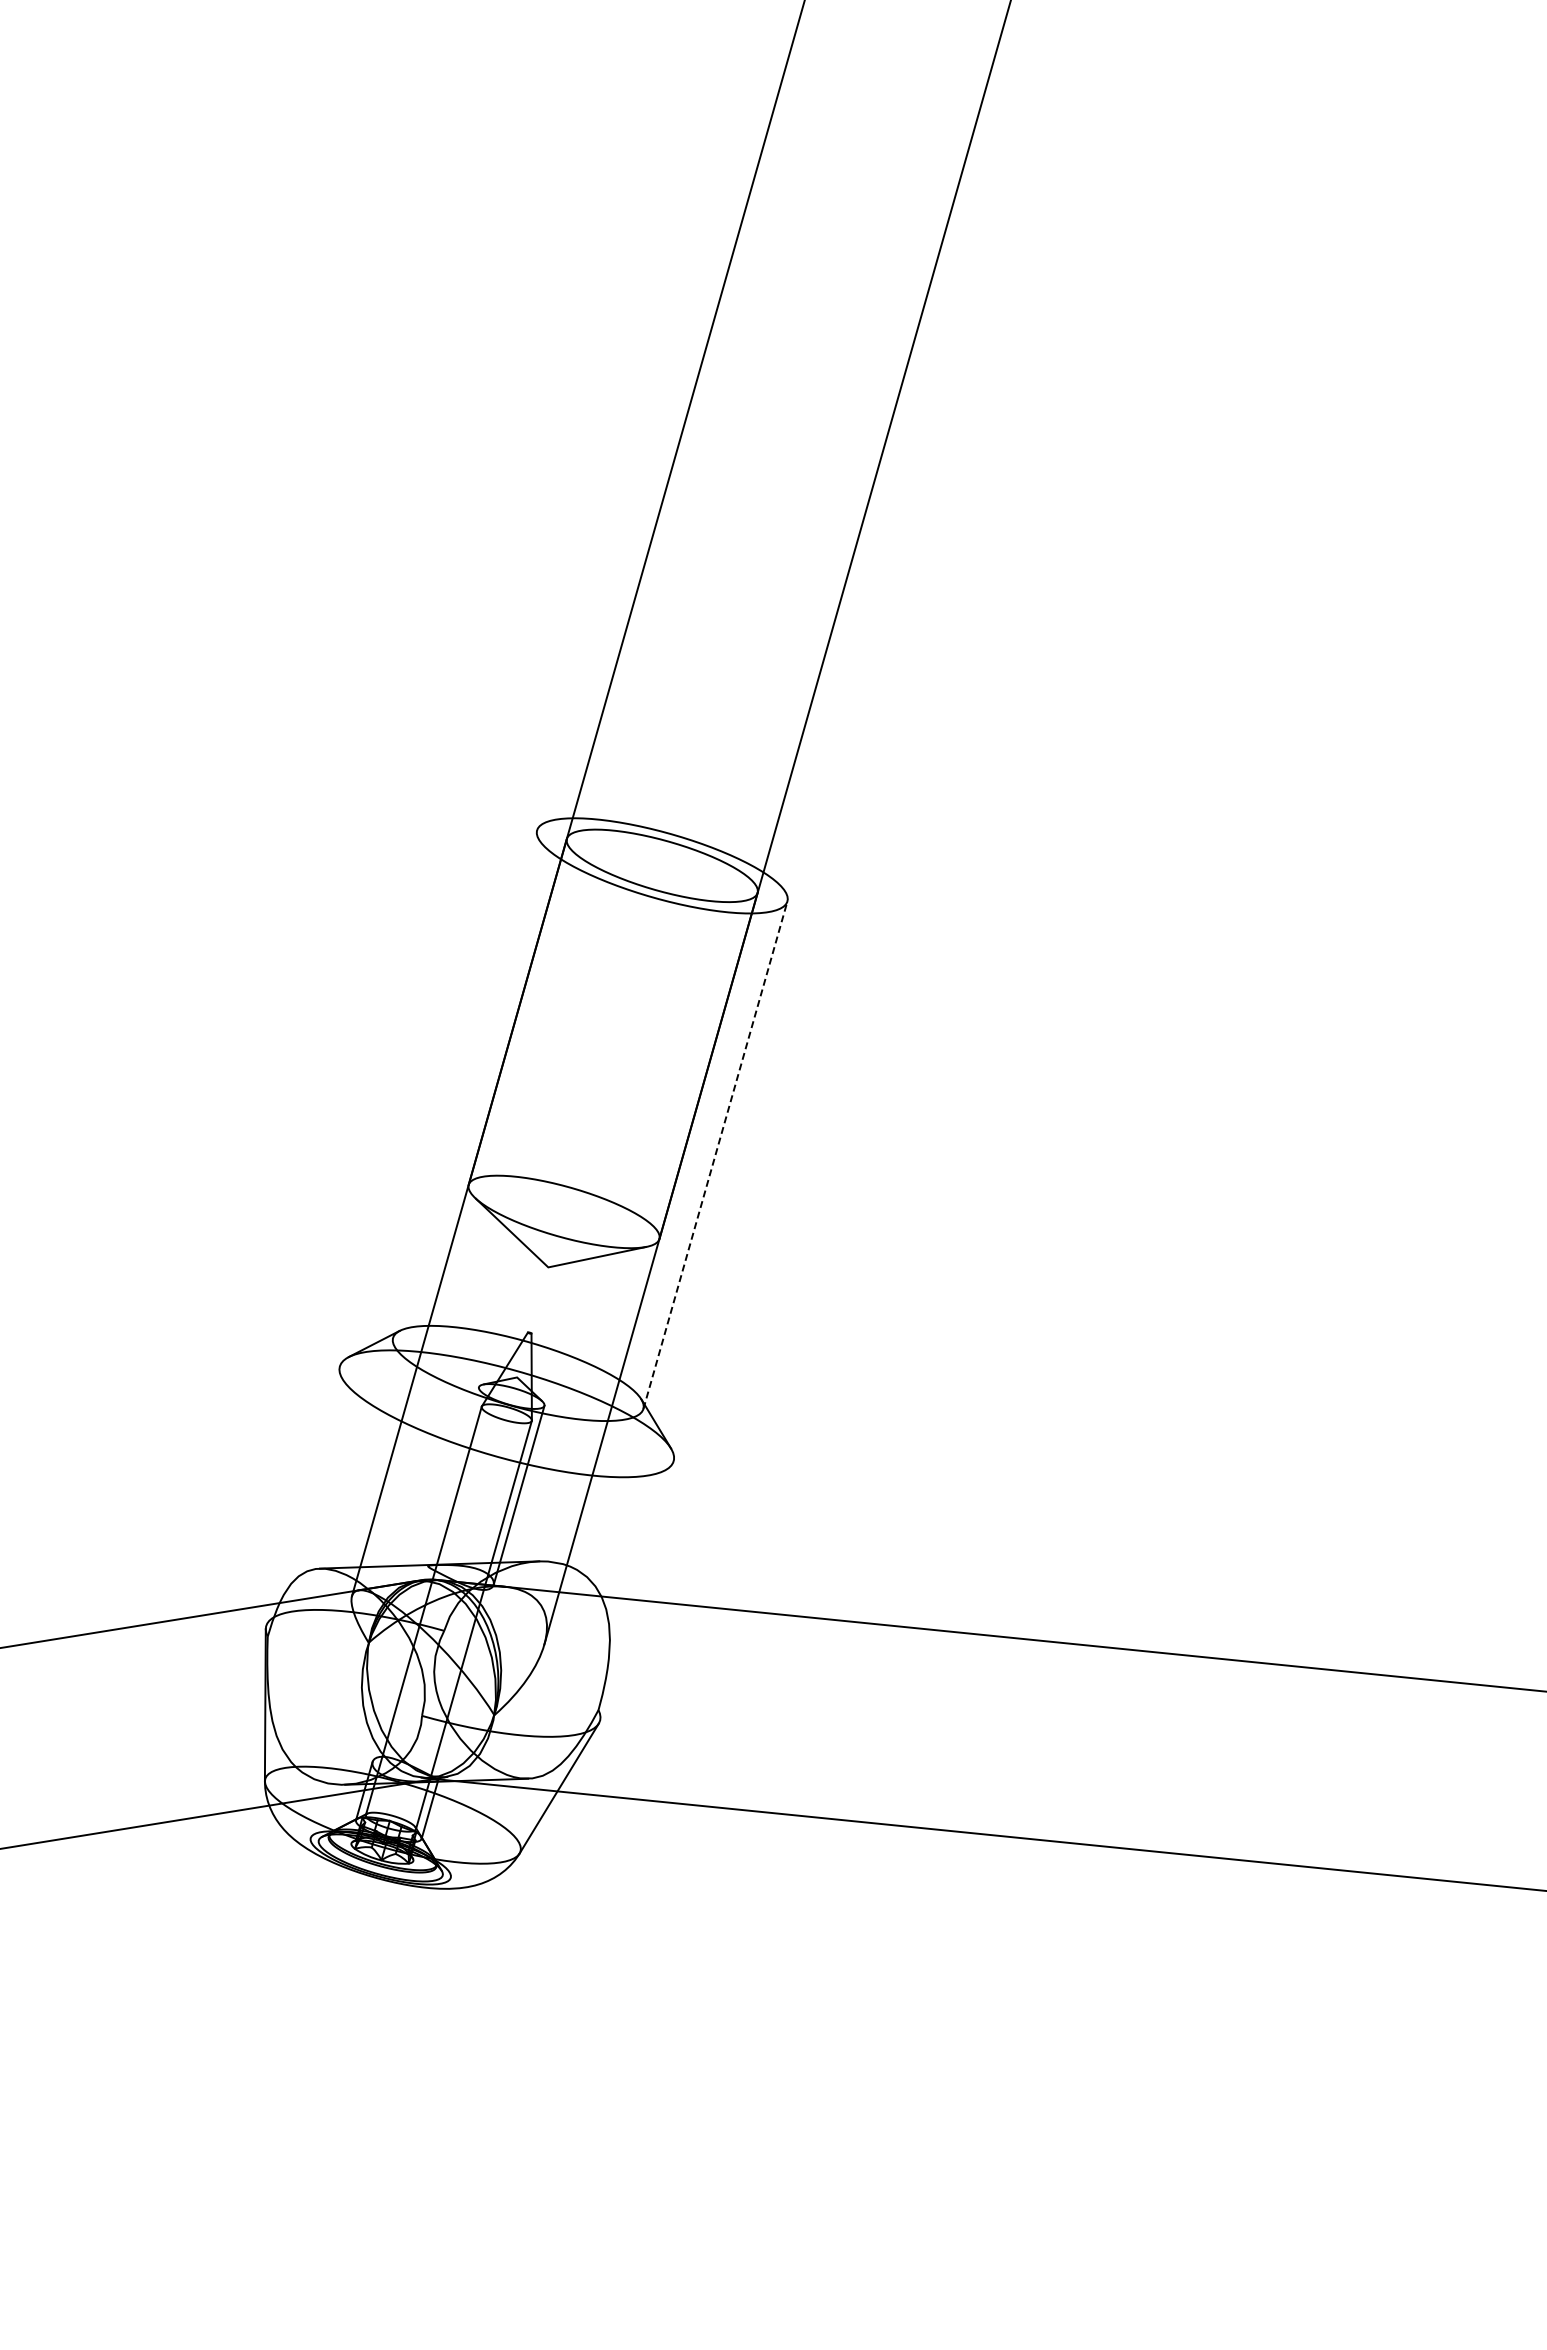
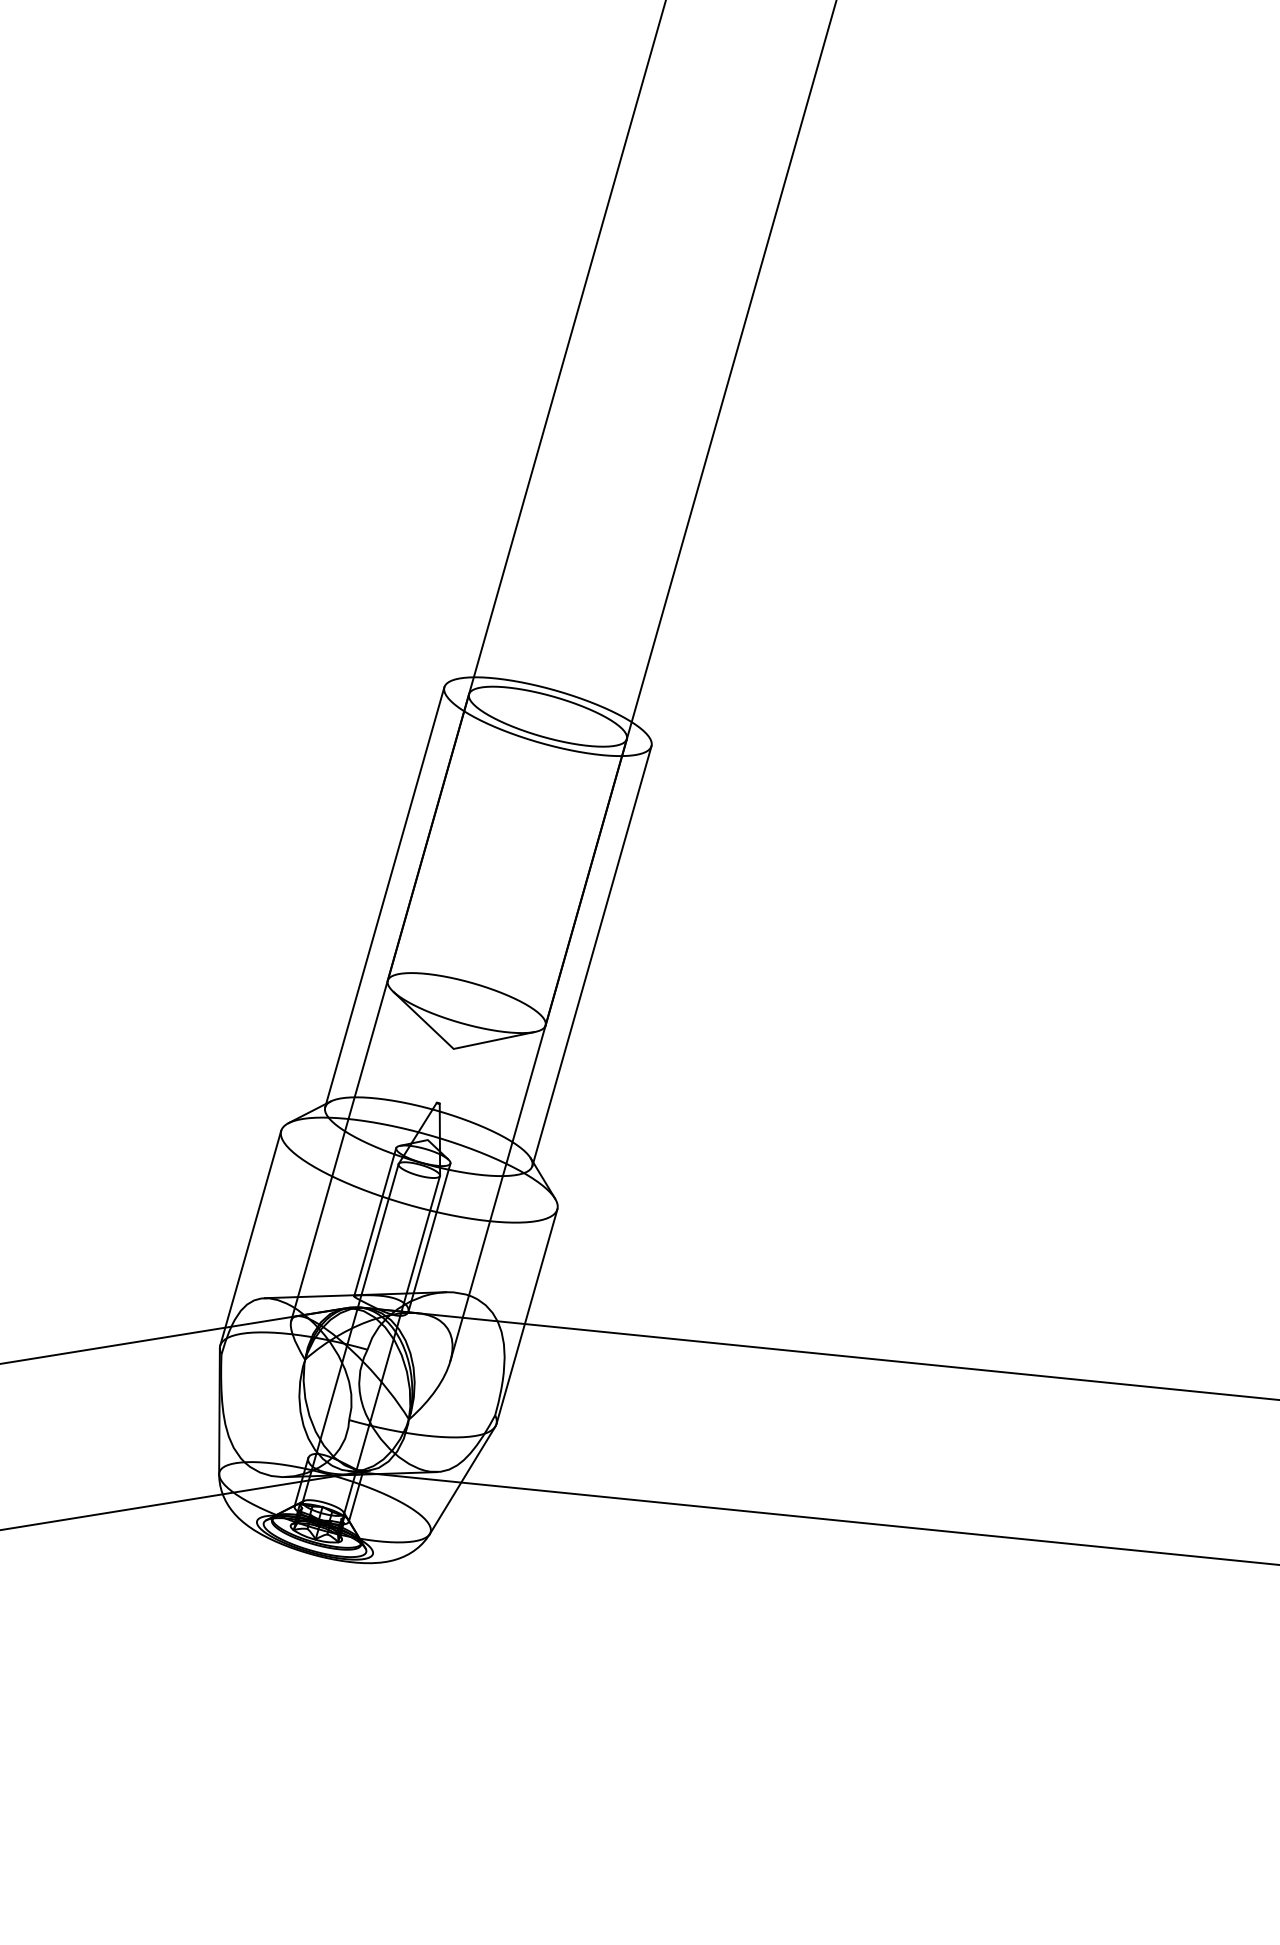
line: (465, 1083) -> (385, 896), added
line: (715, 1155) -> (592, 956), dashed -> solid
line: (453, 1476) -> (375, 1221), added
line: (302, 1496) -> (250, 1238), added
line: (636, 1590) -> (526, 1316), added

